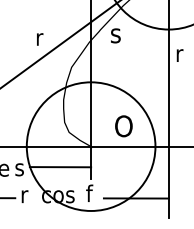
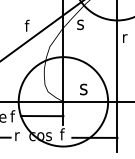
text: (39, 36) -> (27, 25), r -> f
text: (124, 126) -> (86, 87), O -> s
text: (19, 167) -> (13, 116), s -> f

